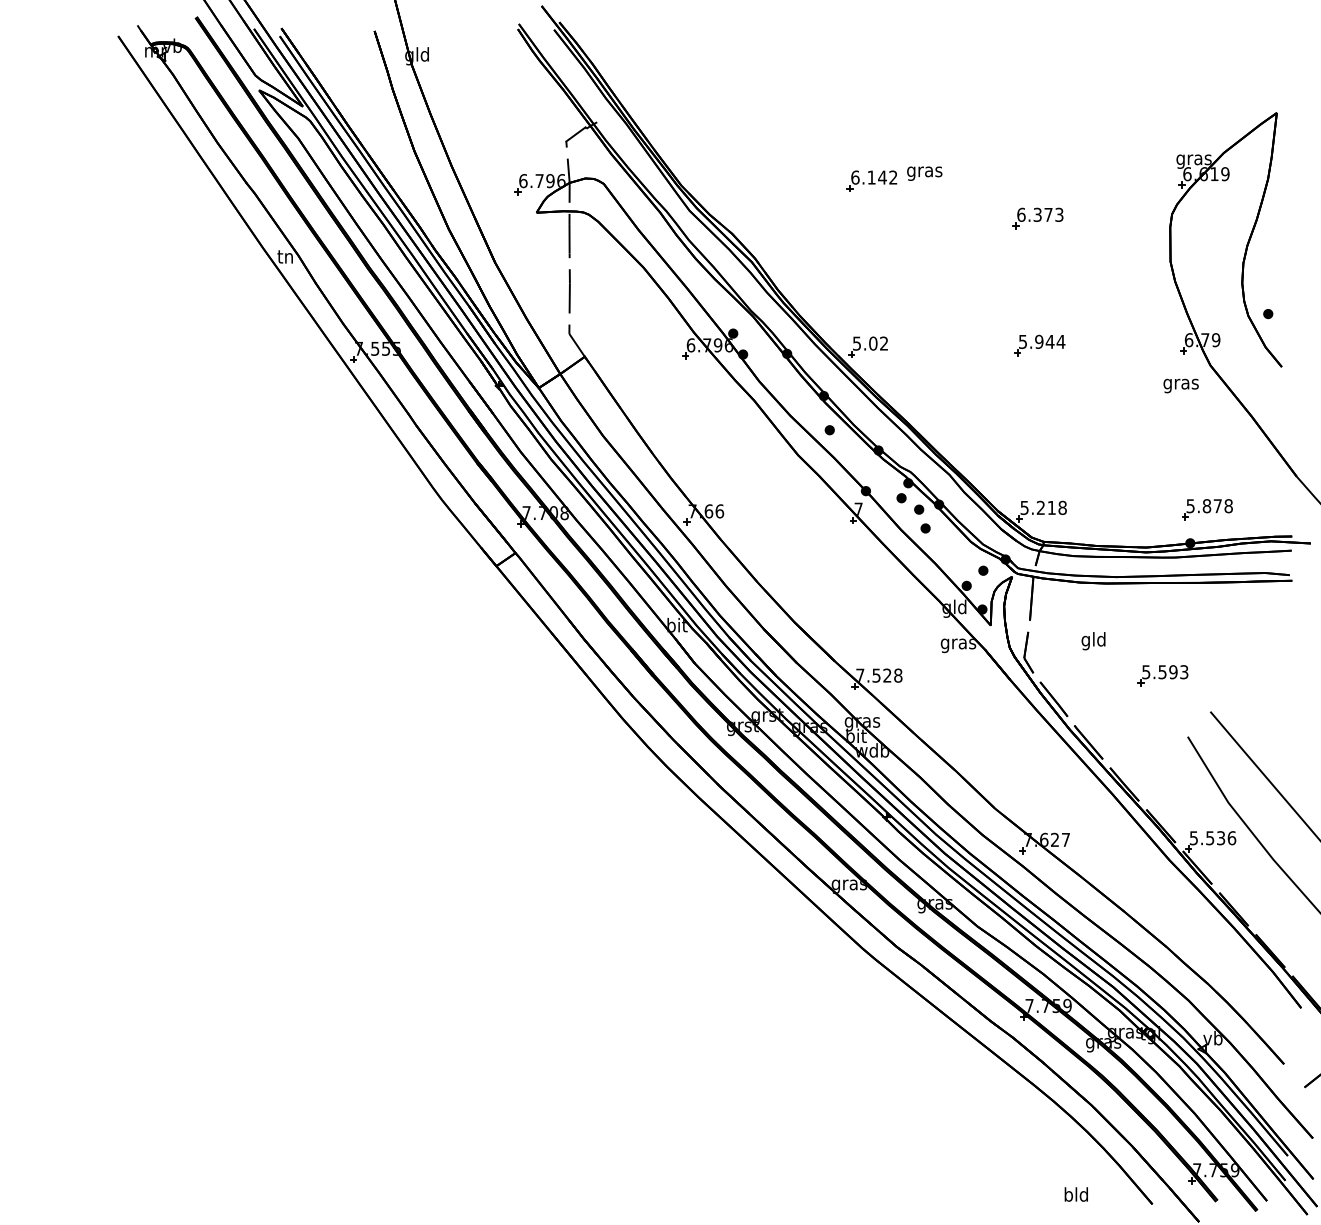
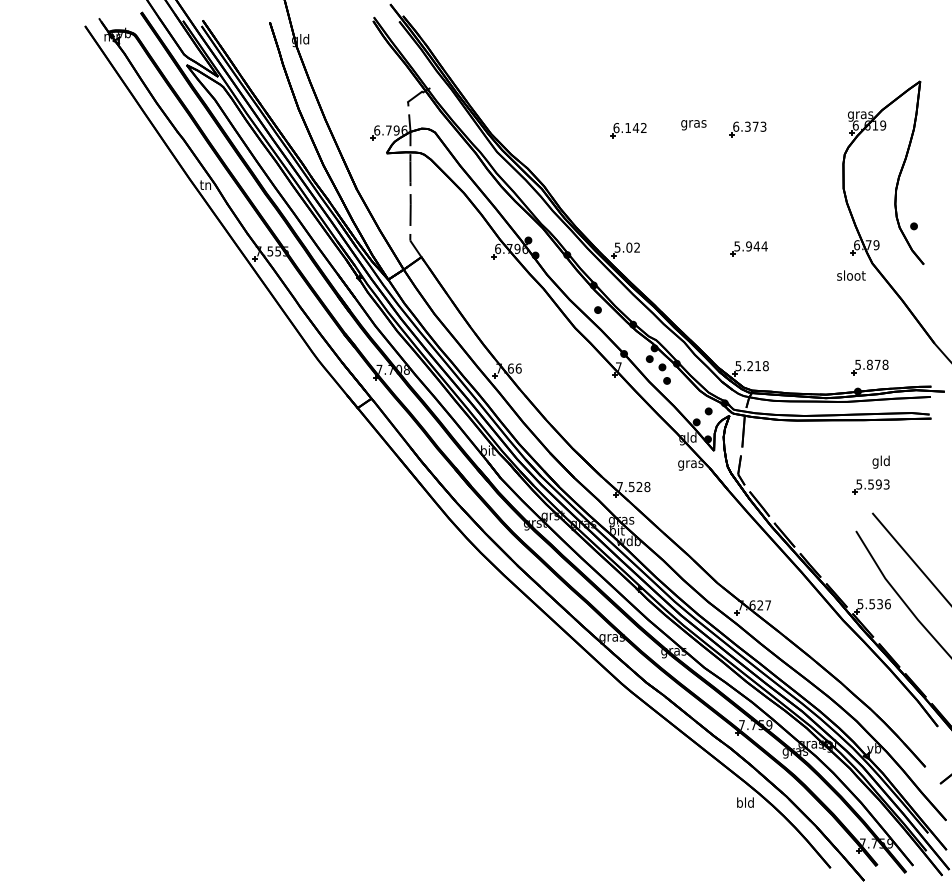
text: (924, 173) -> (693, 125), moved
part: (1037, 218) -> (747, 129), moved
text: (1181, 384) -> (851, 277), gras -> sloot
text: (1093, 641) -> (881, 462), moved
part: (1162, 675) -> (870, 486), moved
text: (1075, 1194) -> (744, 802), moved

